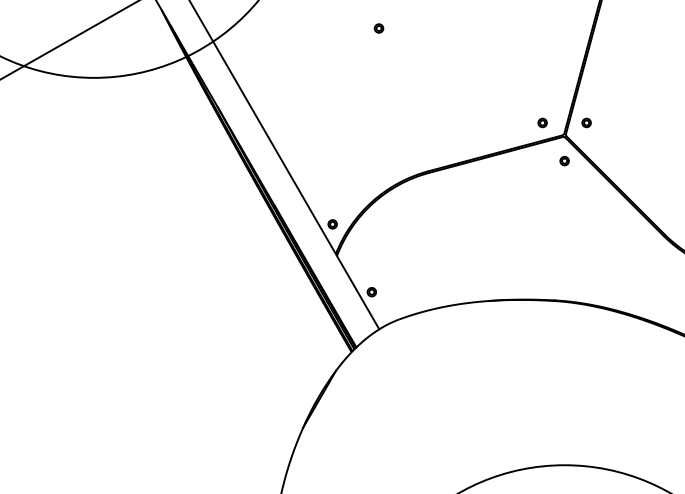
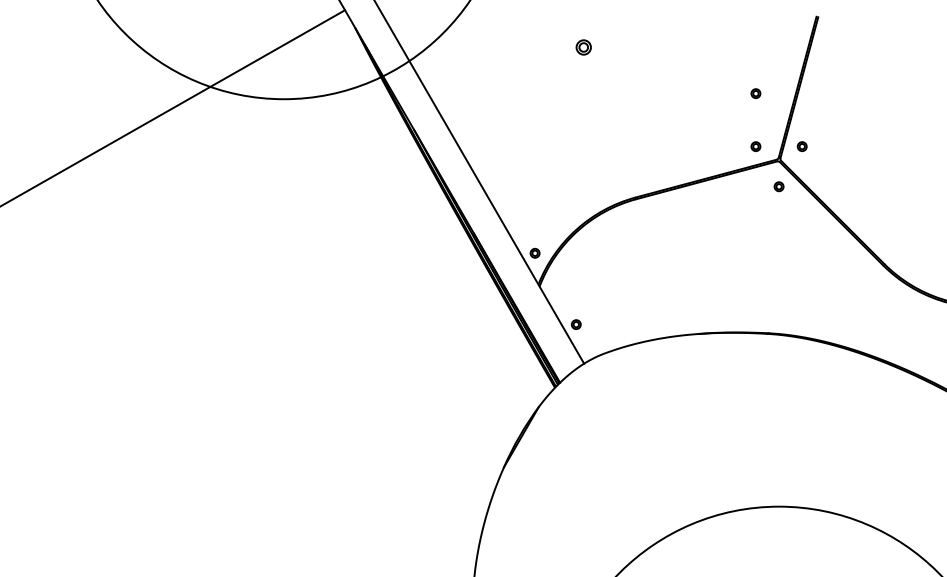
part: (378, 27) -> (583, 46), size x1.6
part: (542, 72) -> (755, 93), added

